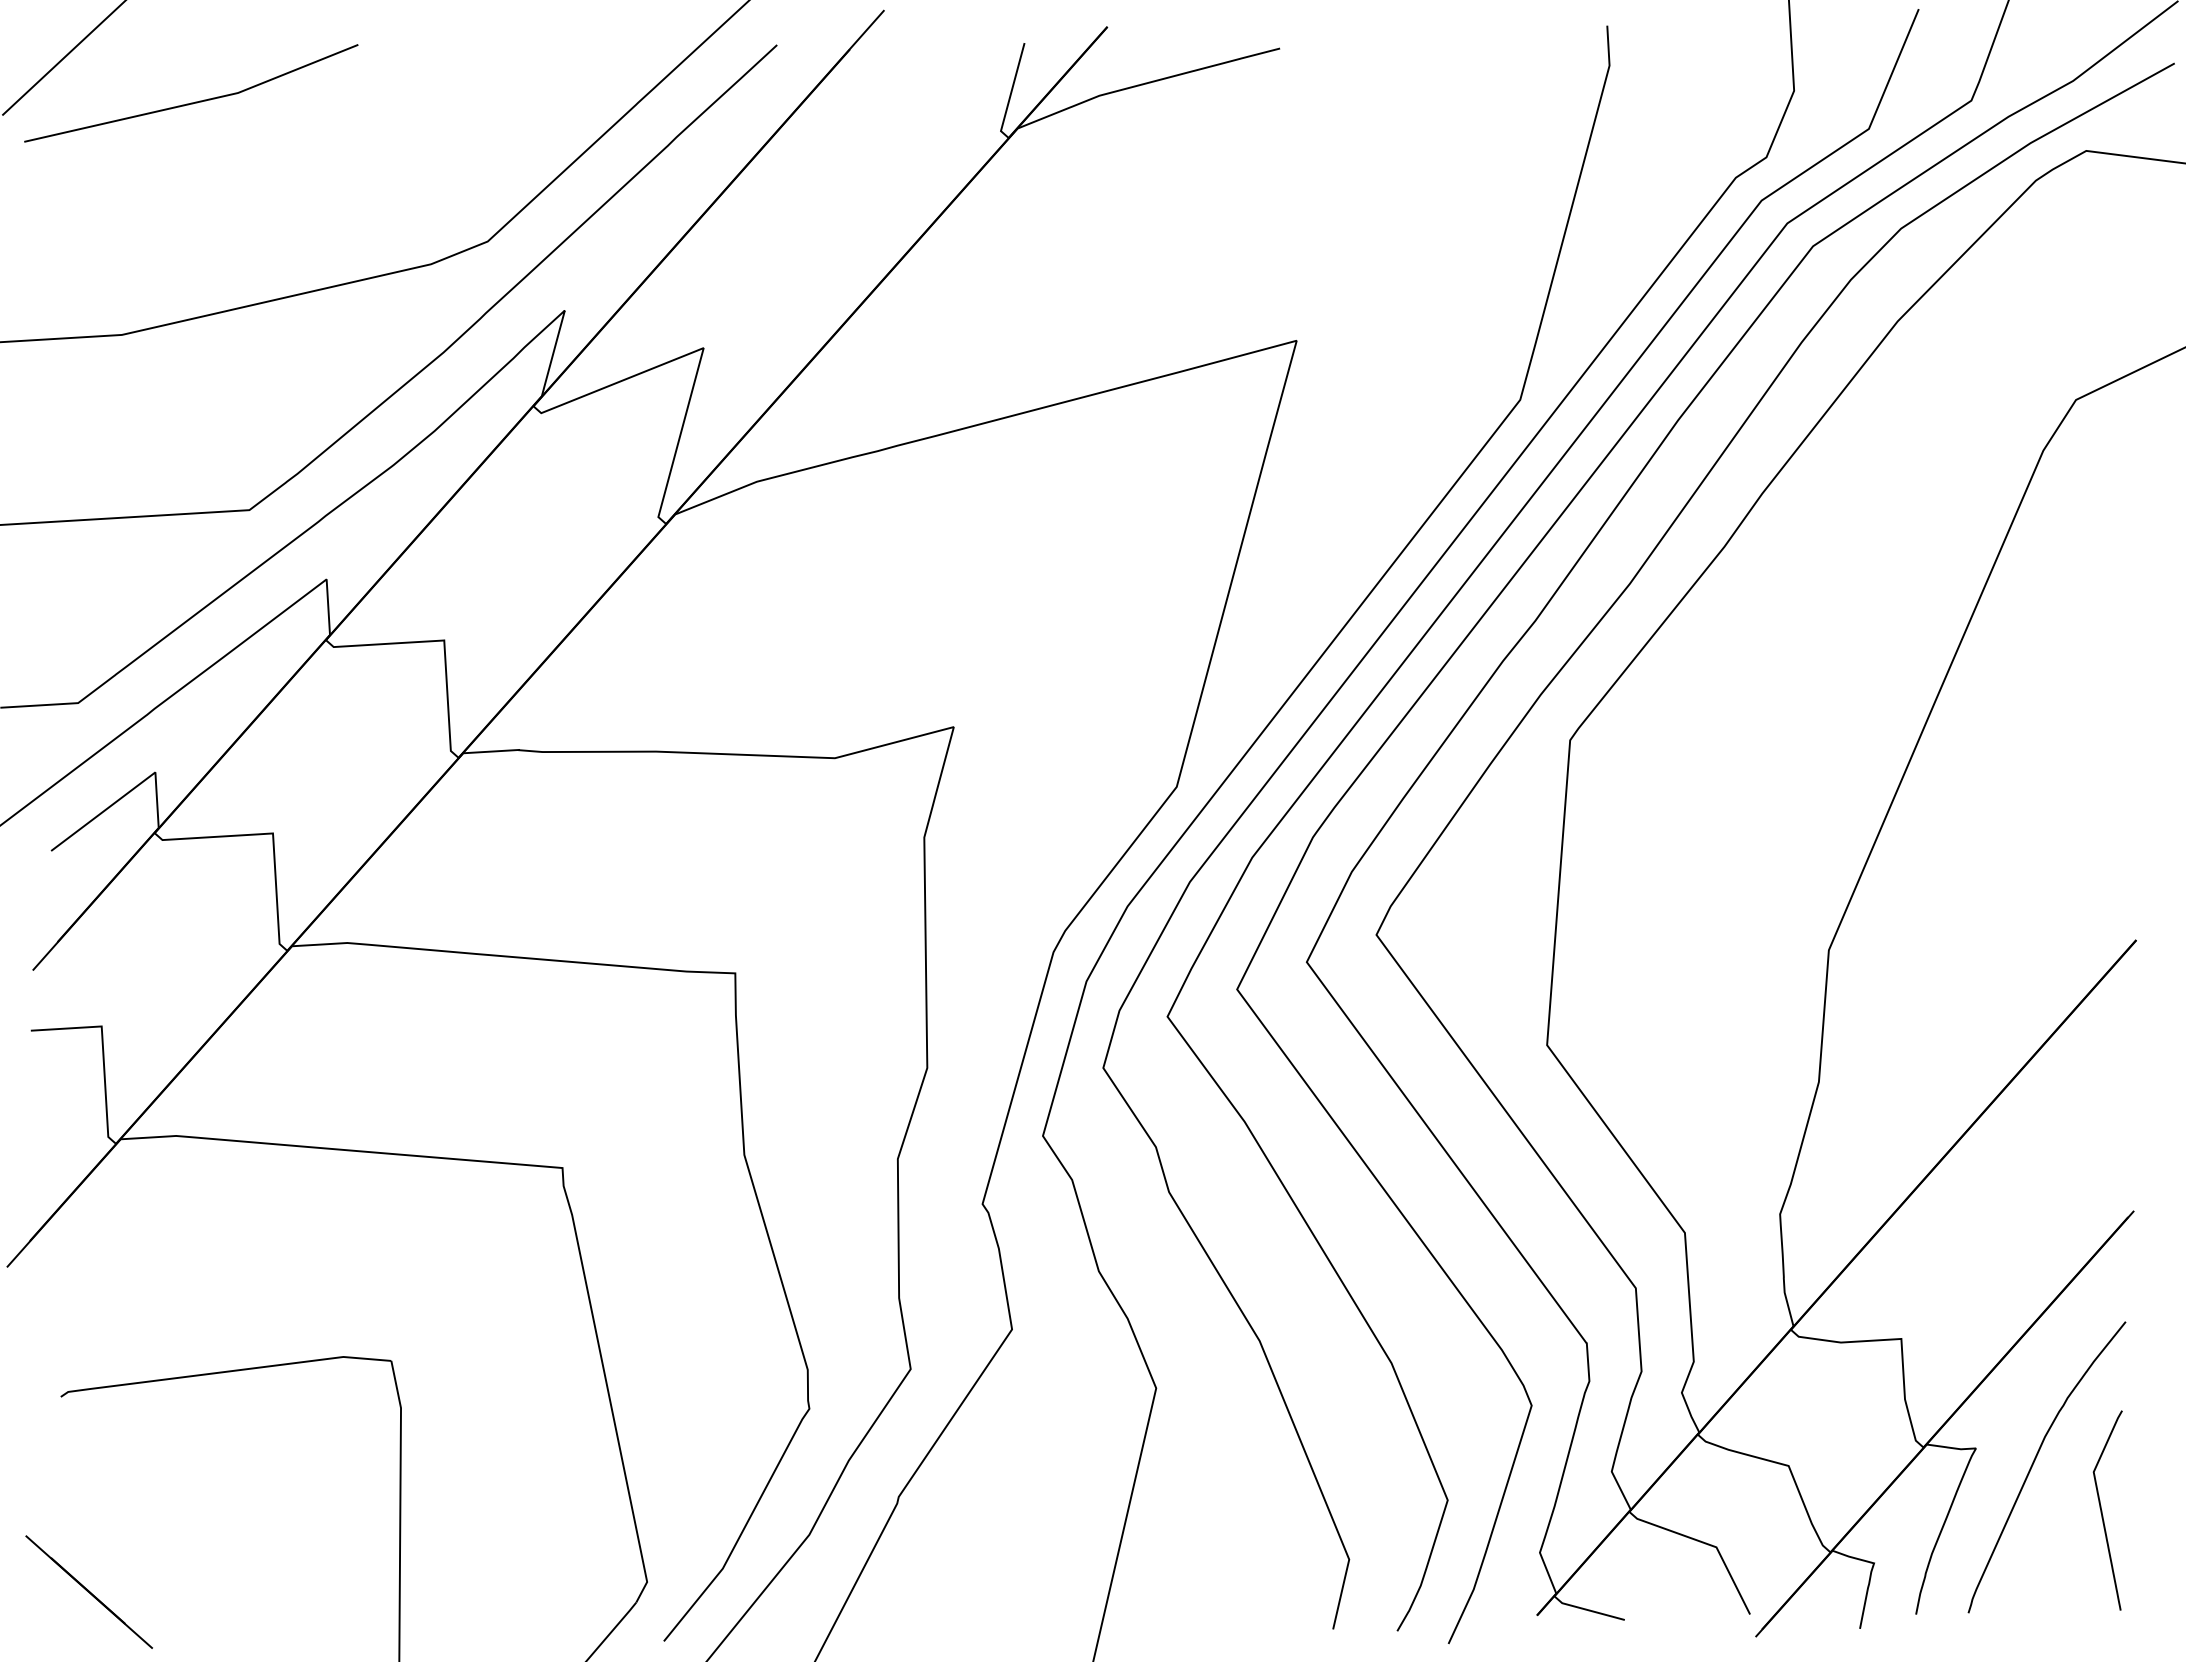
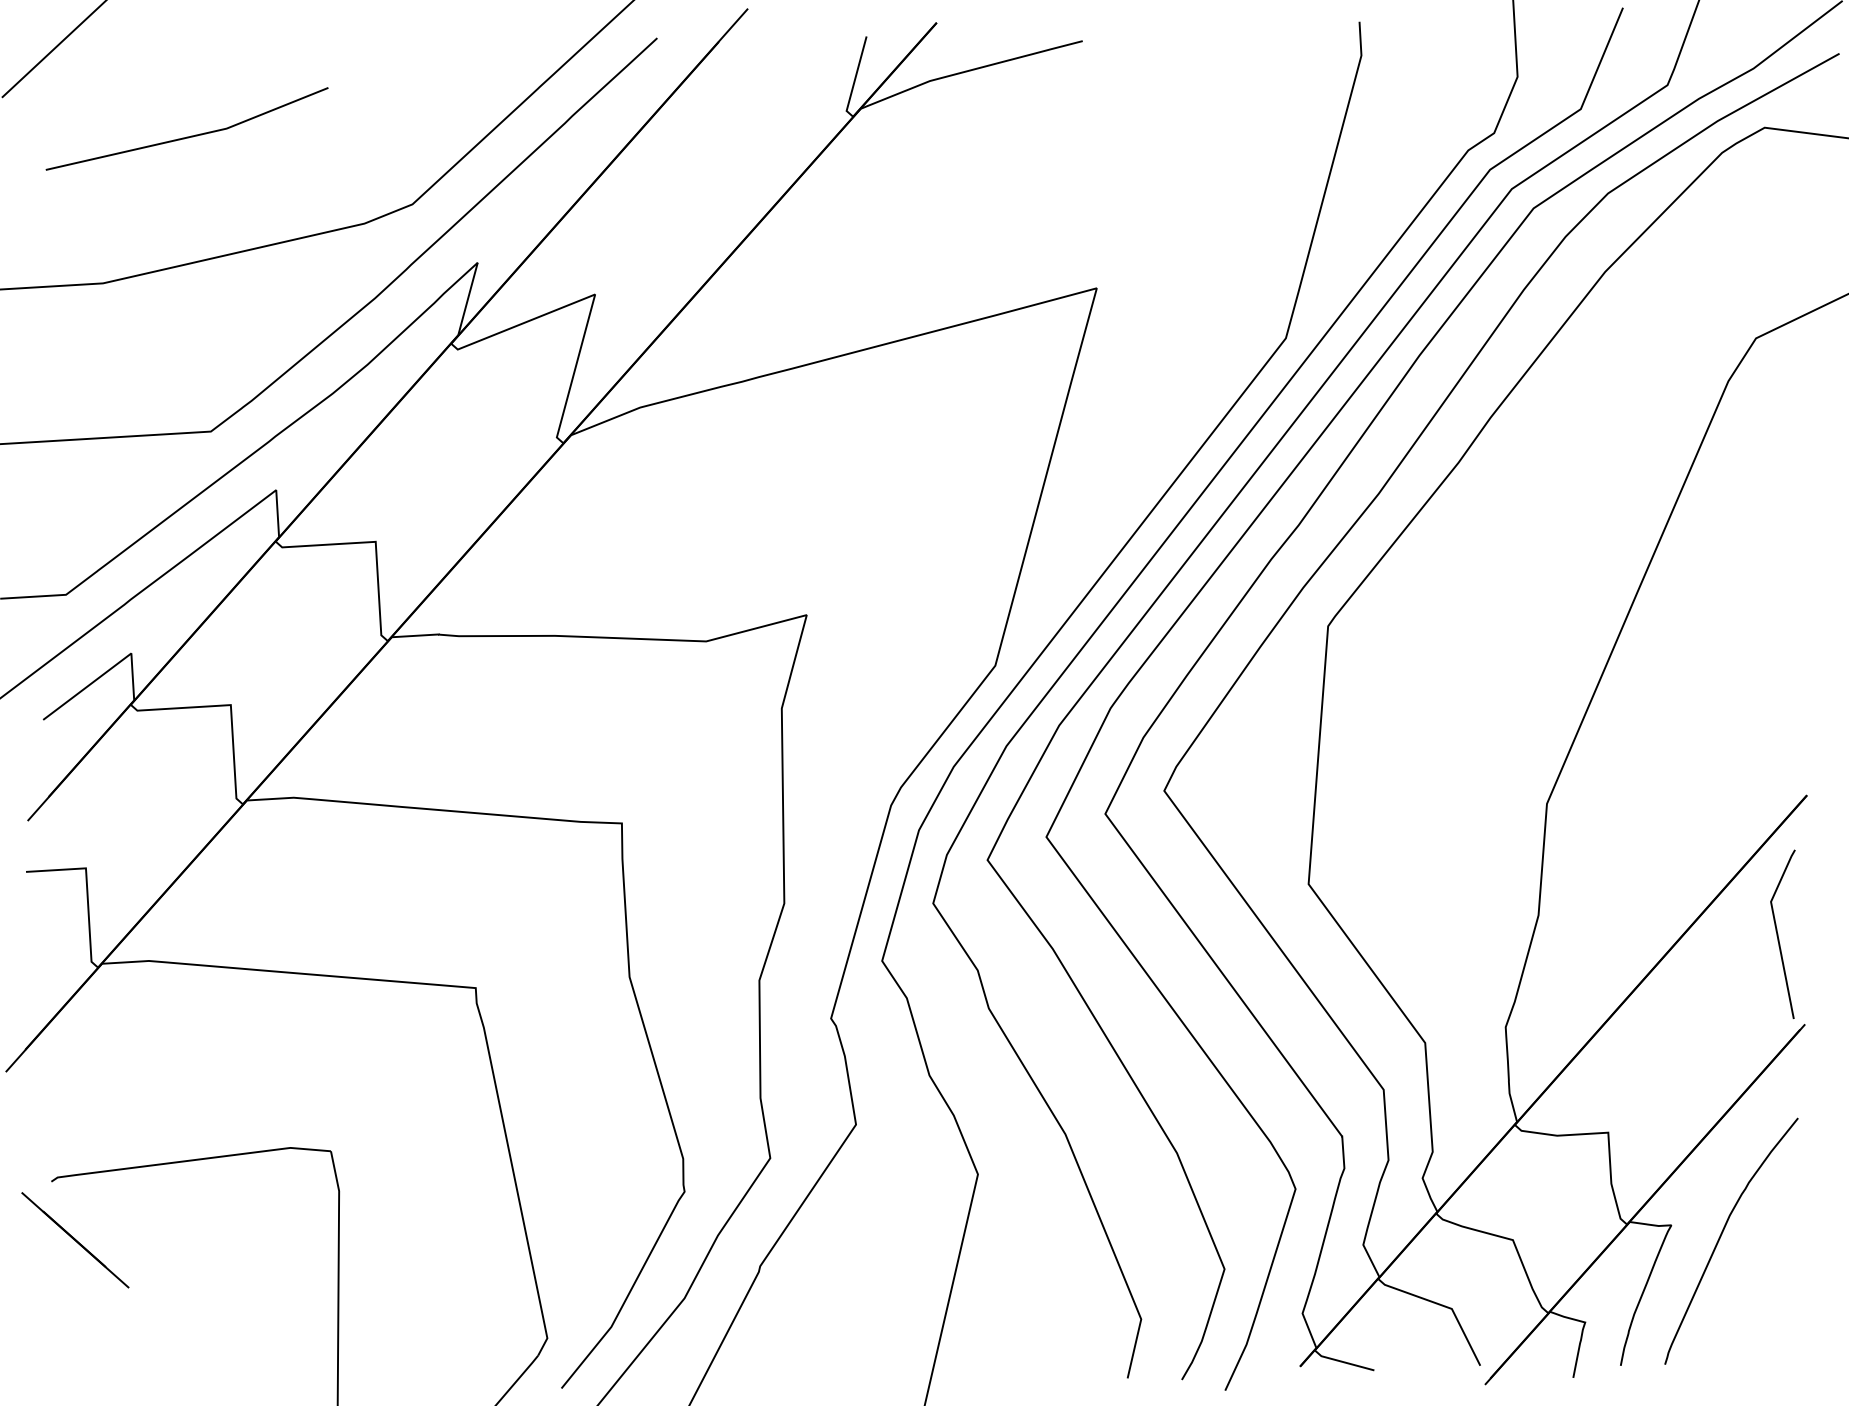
line: (195, 101) -> (190, 135), moved
curve: (2102, 1510) -> (1778, 934), moved
line: (88, 1591) -> (74, 1239), moved

